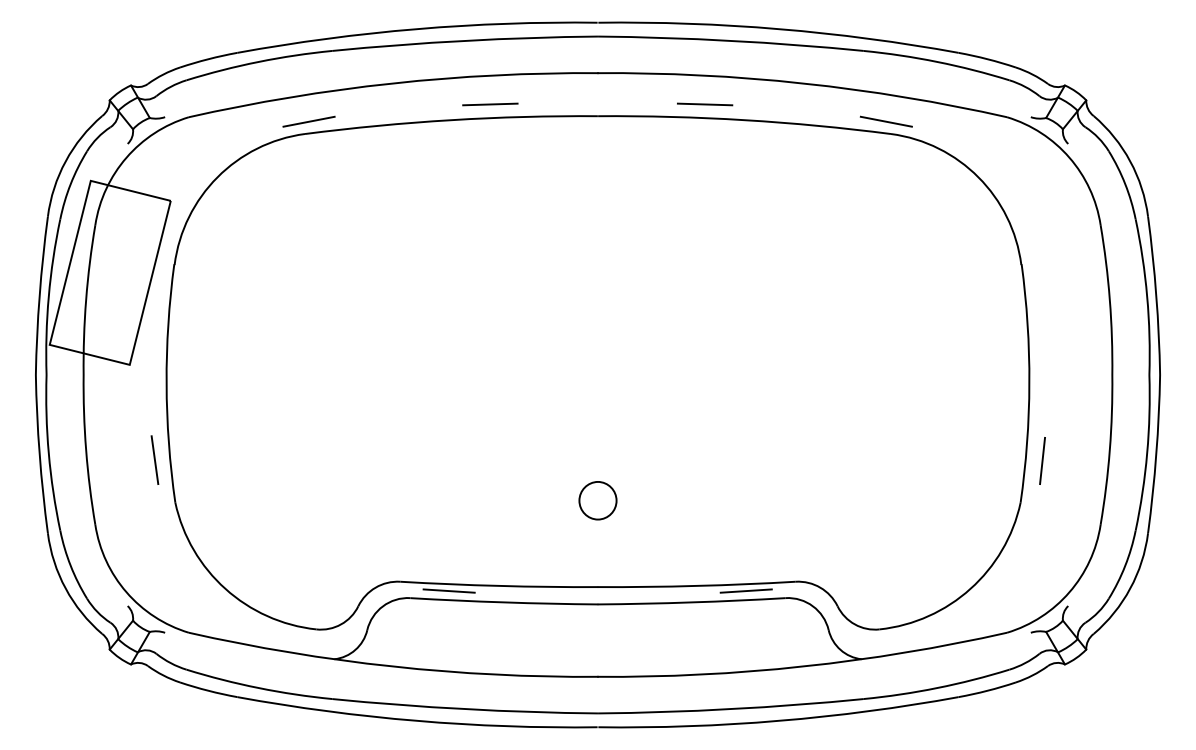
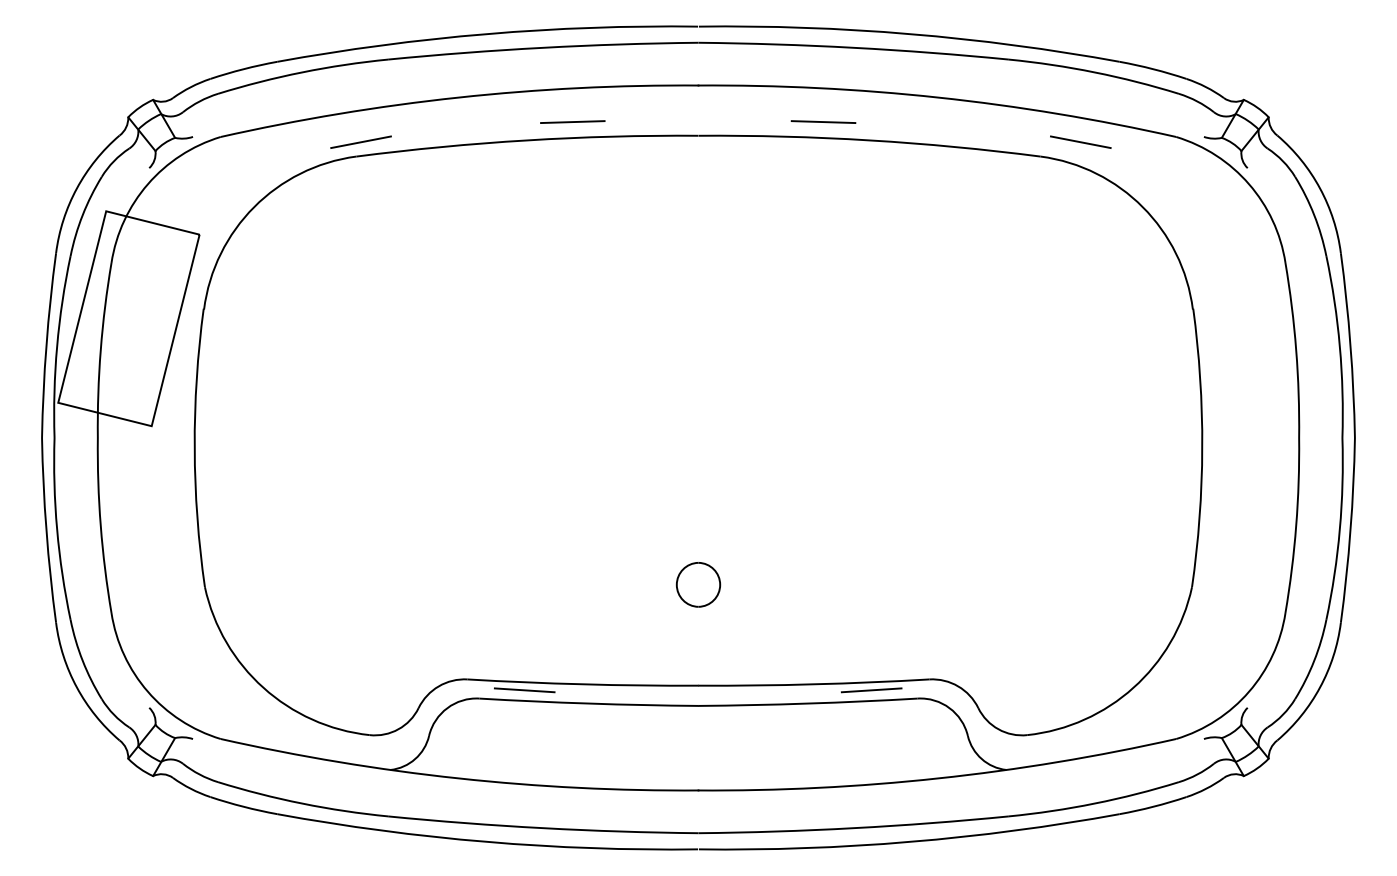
line: (885, 121) -> (1079, 141), moved
line: (154, 459) -> (180, 536), removed
line: (1042, 460) -> (1217, 537), removed

